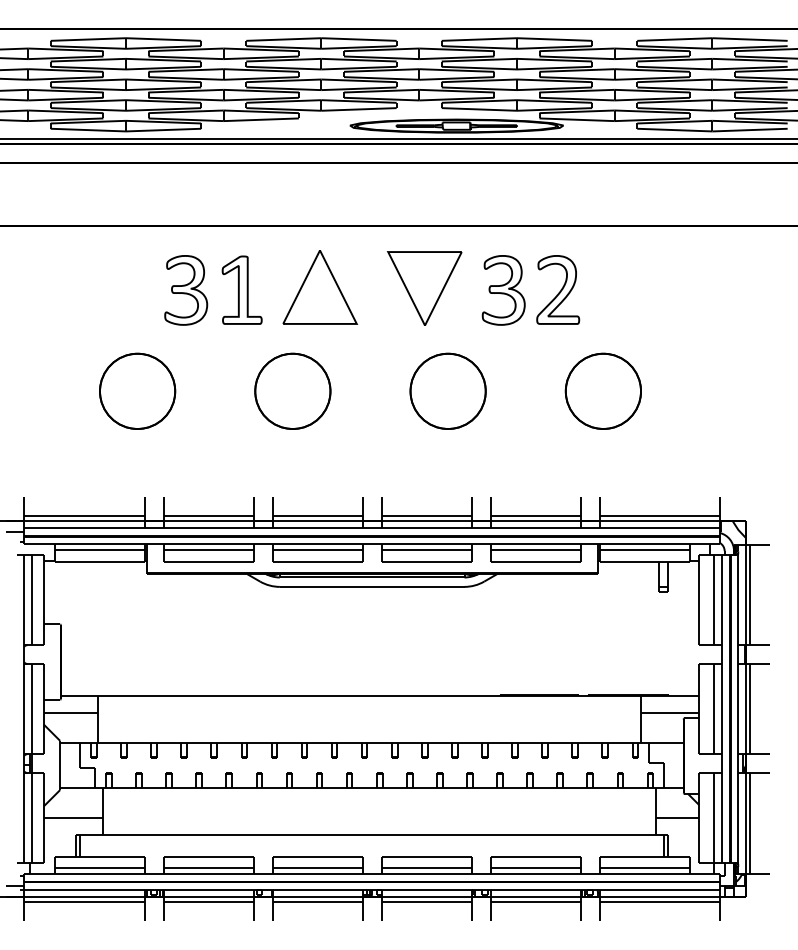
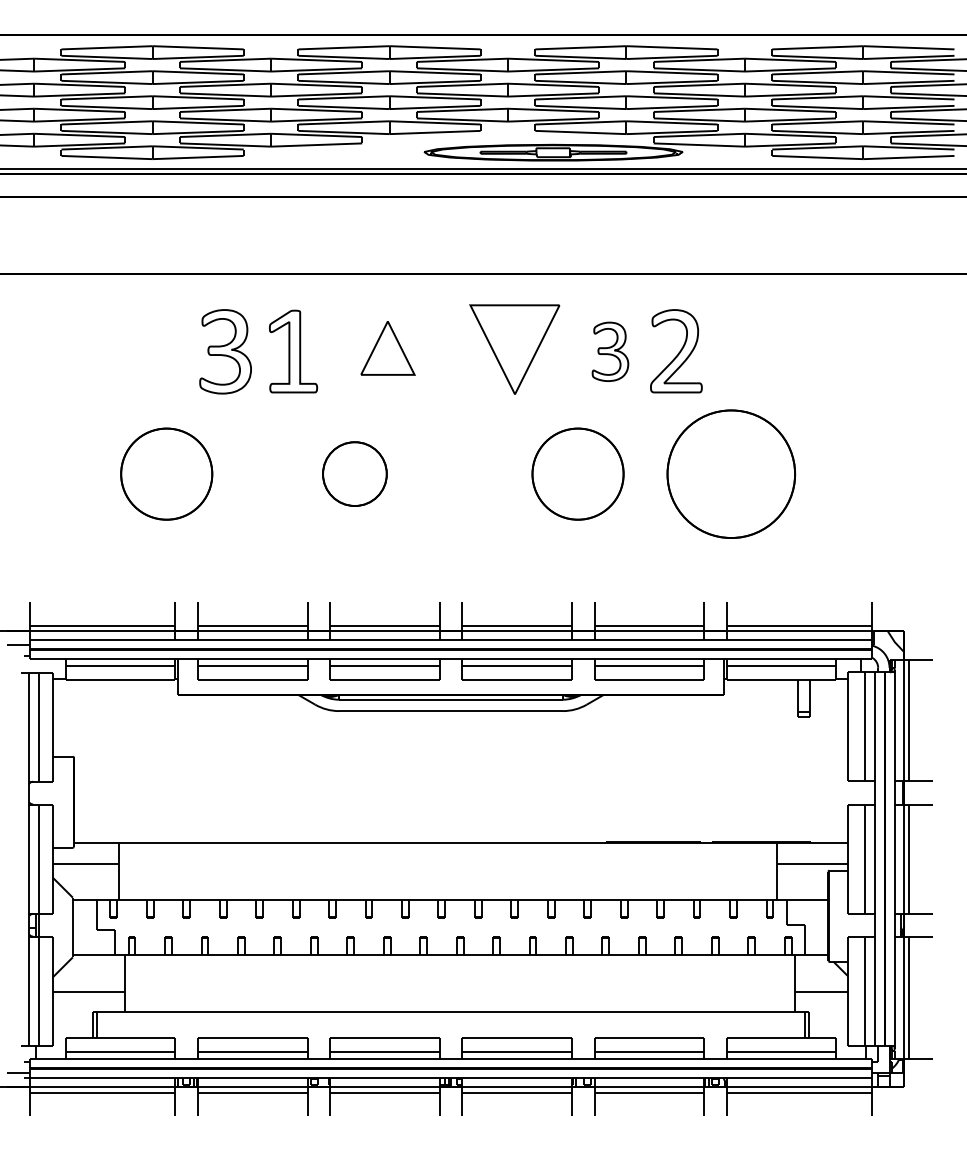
part: (319, 287) -> (387, 348), size x0.6
part: (503, 290) -> (610, 351), size x0.7
part: (292, 390) -> (354, 473), size x0.7
part: (447, 390) -> (577, 473), moved
part: (602, 390) -> (730, 473), size x1.4

